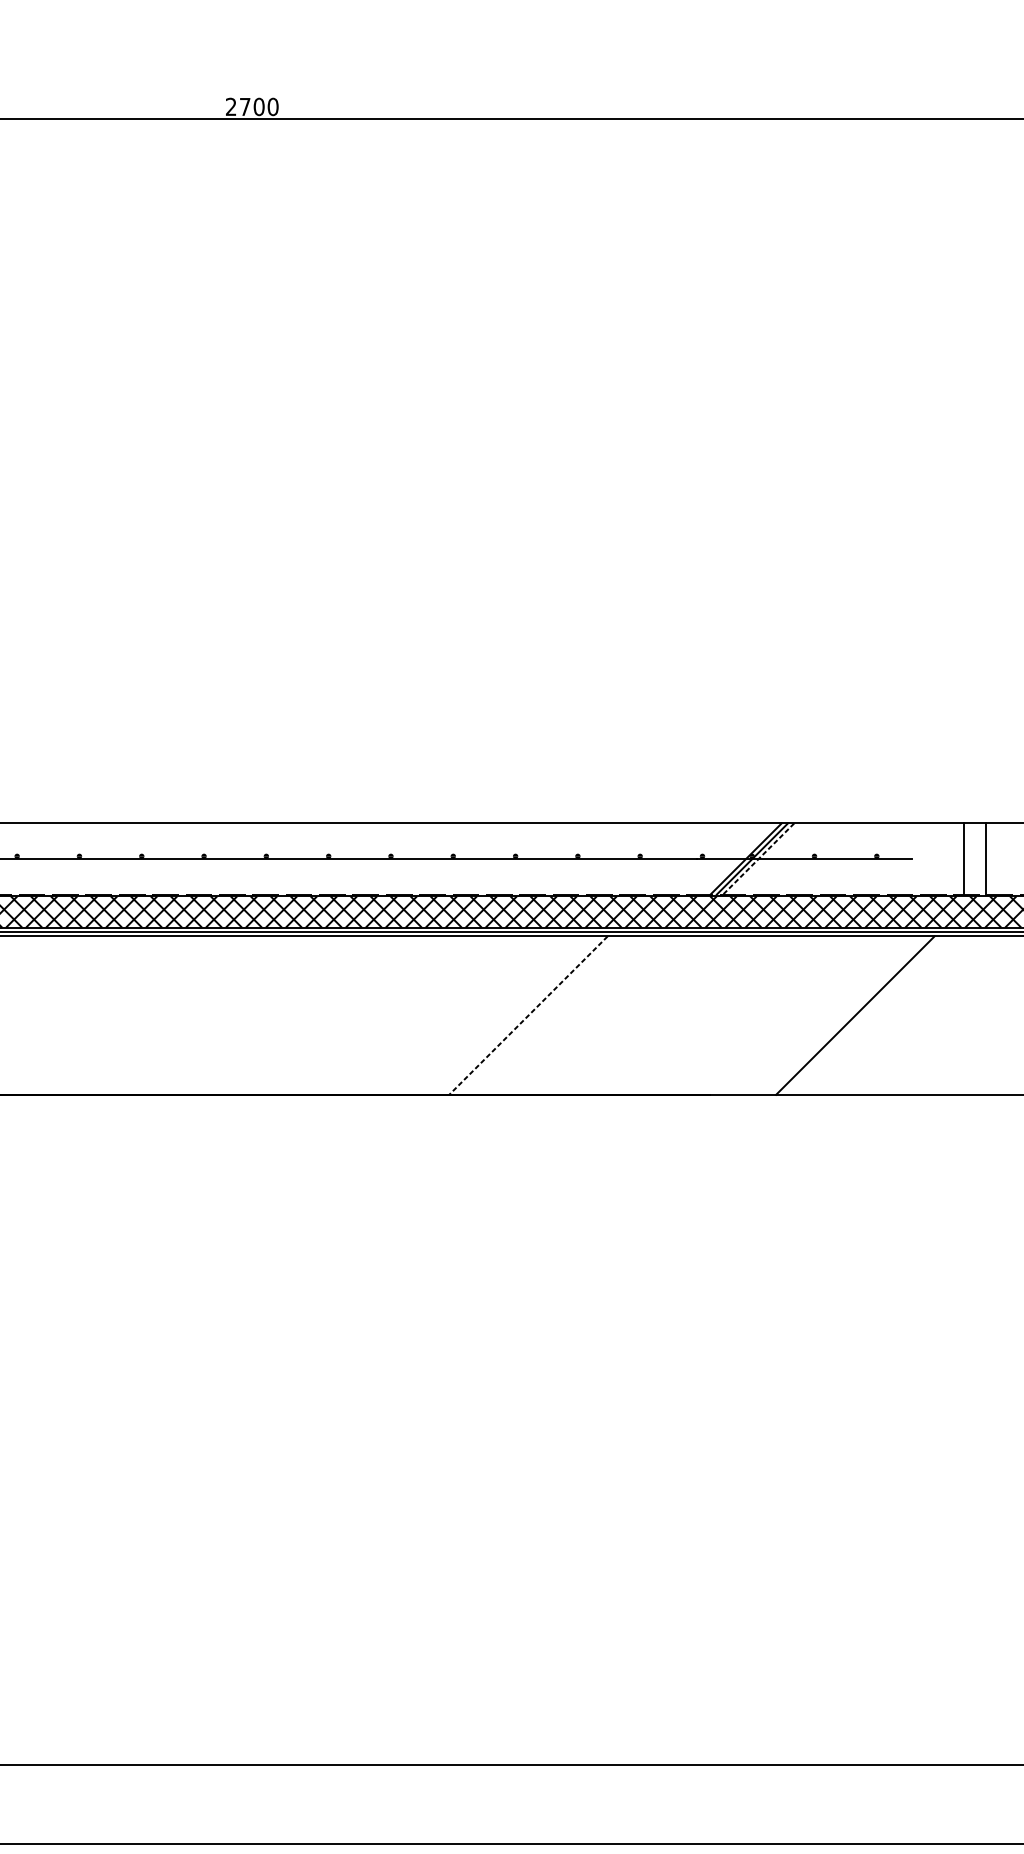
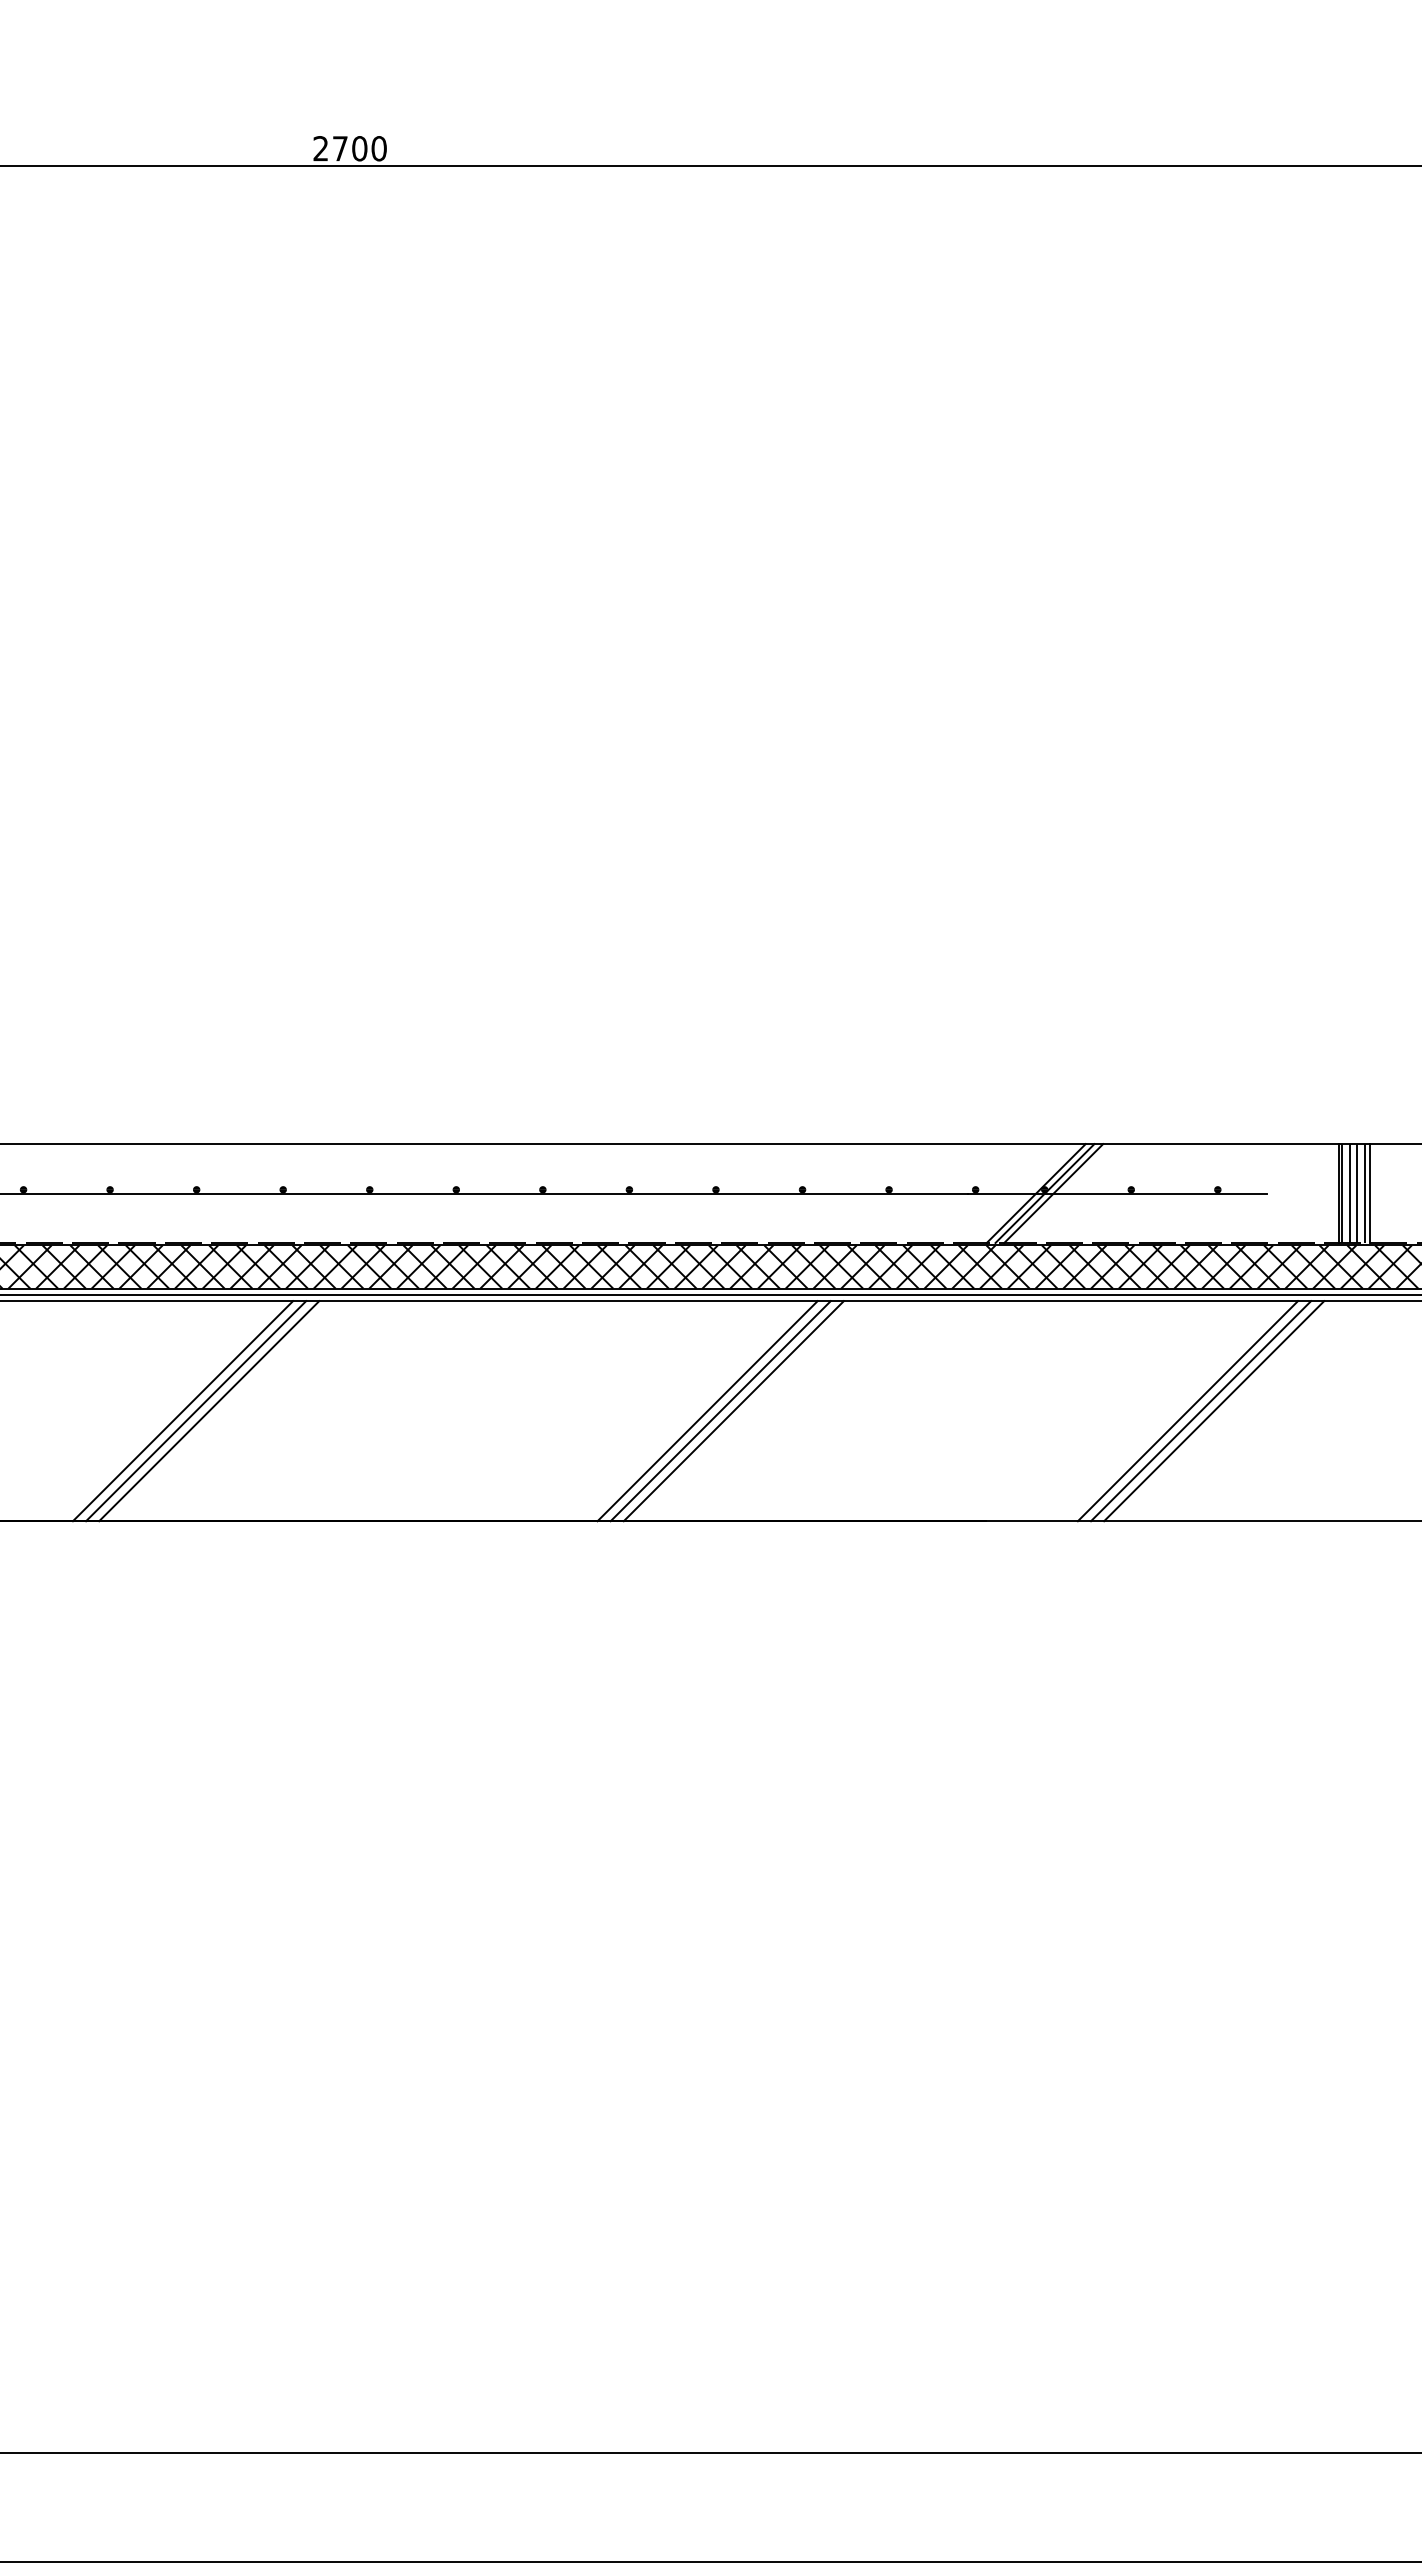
line: (758, 858) -> (1053, 1193), dashed -> solid
hatch: (974, 858) -> (1353, 1193), added
line: (131, 1015) -> (182, 1411), added
line: (141, 1015) -> (196, 1411), added
line: (151, 1015) -> (209, 1411), added
line: (509, 1015) -> (707, 1411), added
line: (518, 1015) -> (720, 1411), added
line: (528, 1015) -> (733, 1411), dashed -> solid
line: (865, 1015) -> (1201, 1411), added
line: (874, 1015) -> (1214, 1411), added

